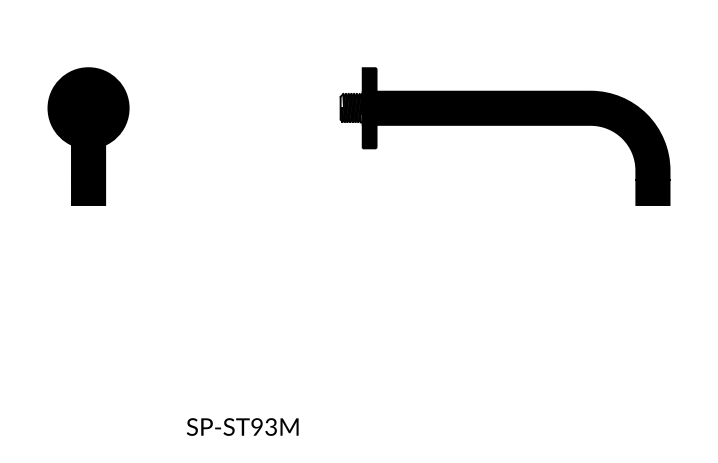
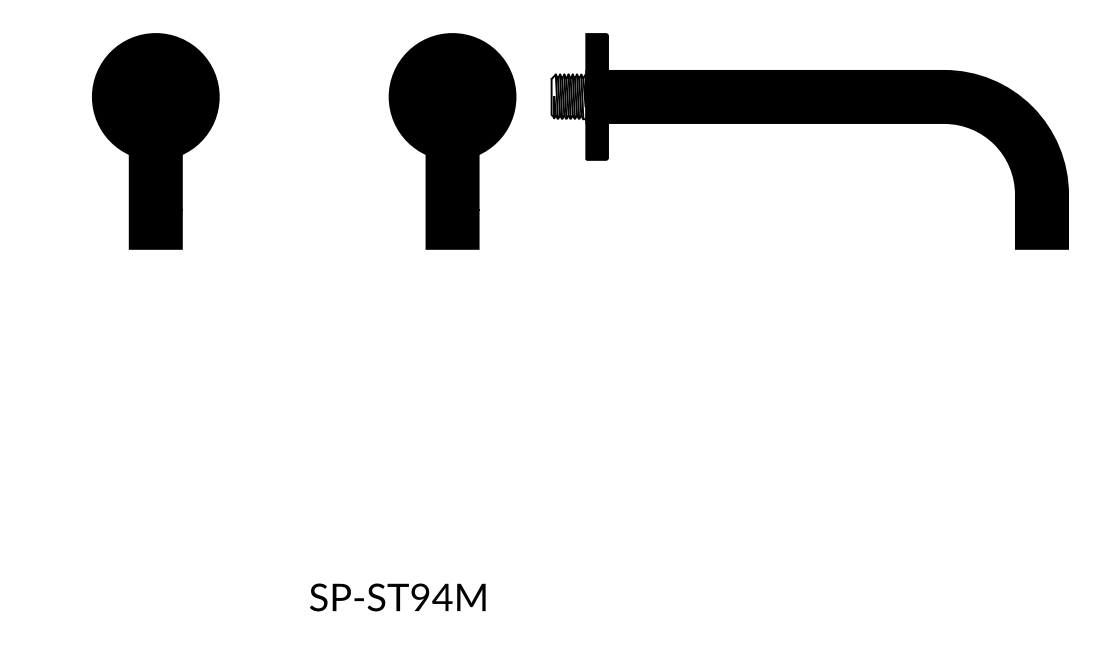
part: (277, 136) -> (452, 141), added
text: (270, 426) -> (441, 596), SP-ST93M -> SP-ST94M

